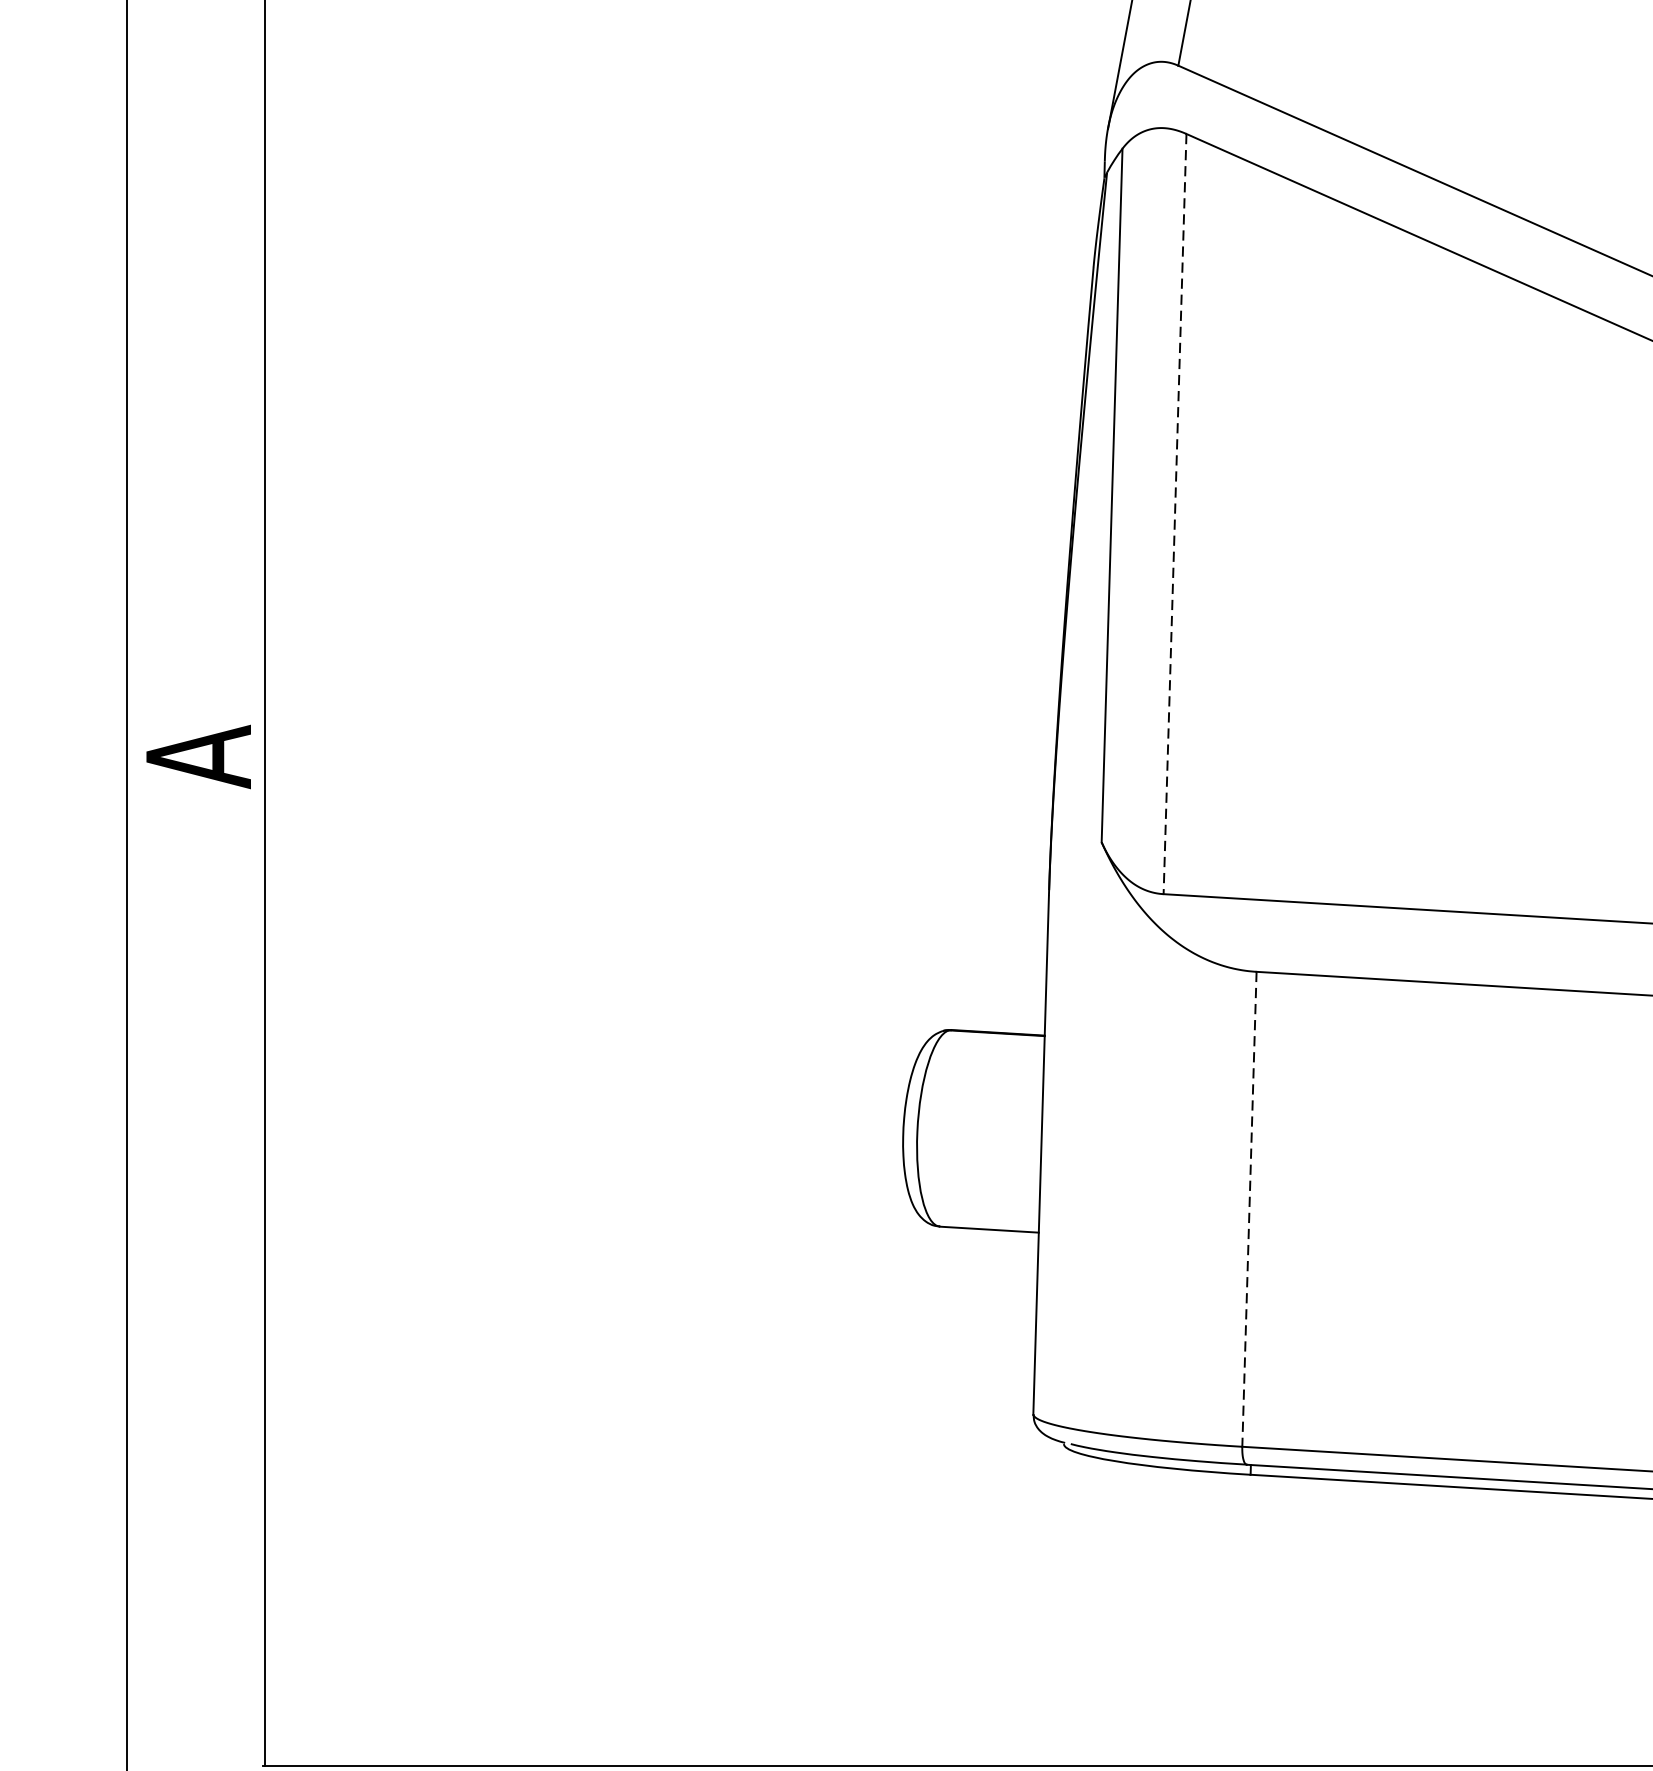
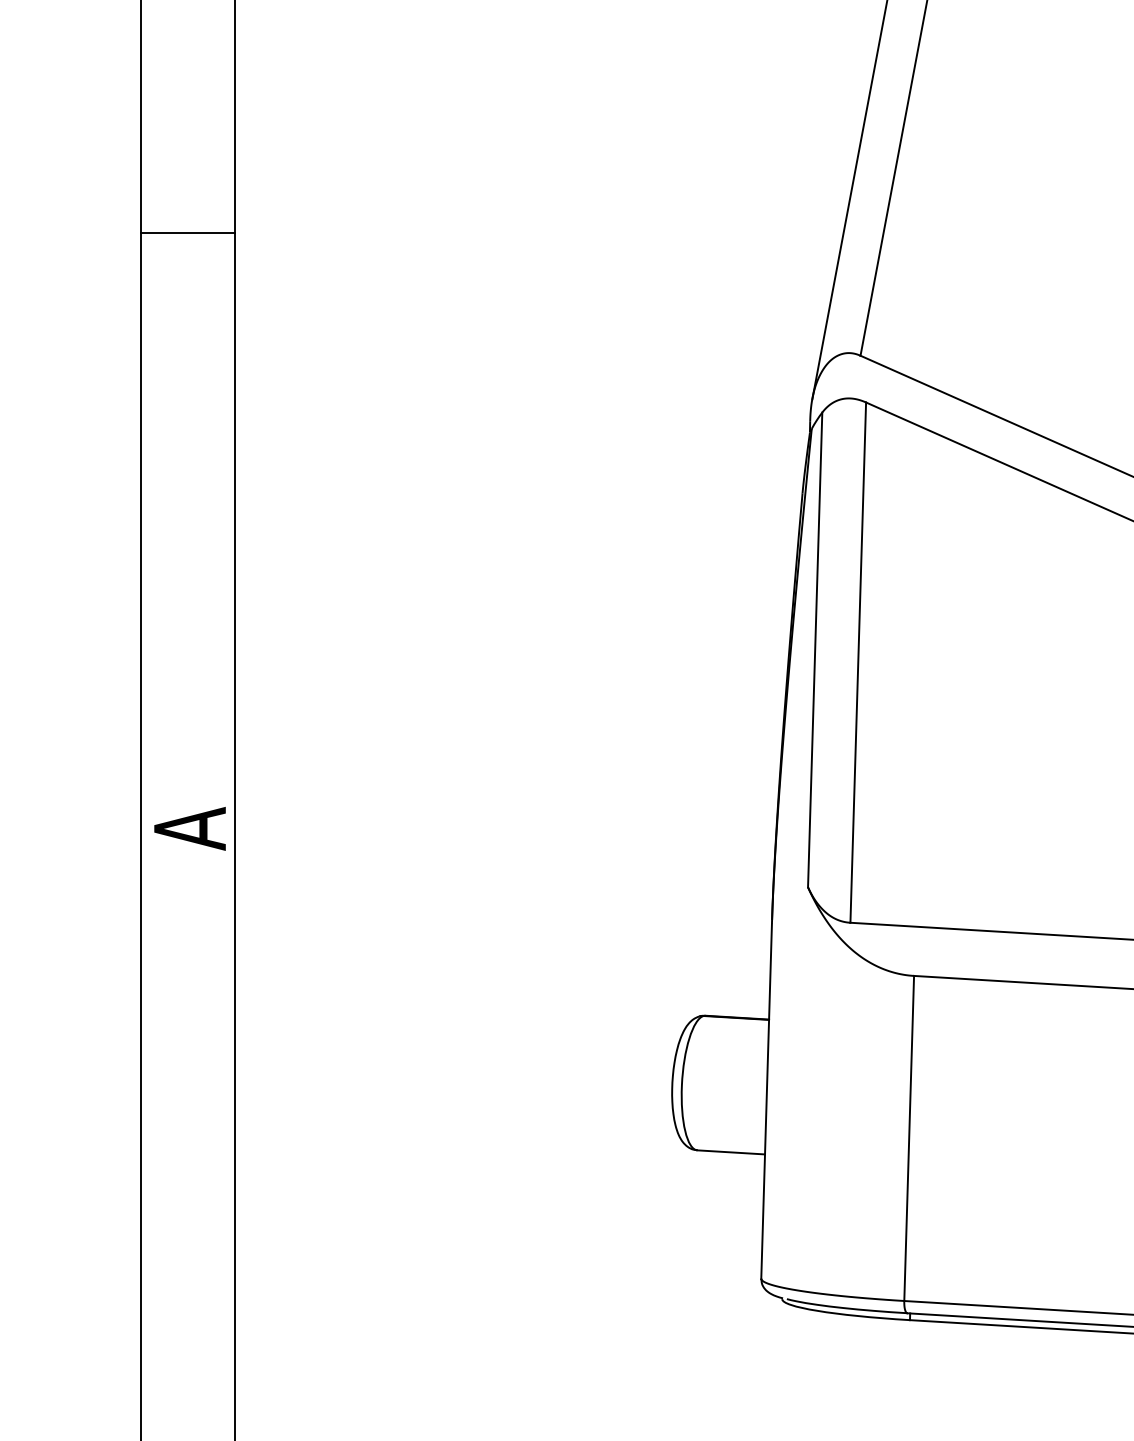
line: (1175, 515) -> (858, 663), dashed -> solid
line: (1249, 1209) -> (909, 1138), dashed -> solid

